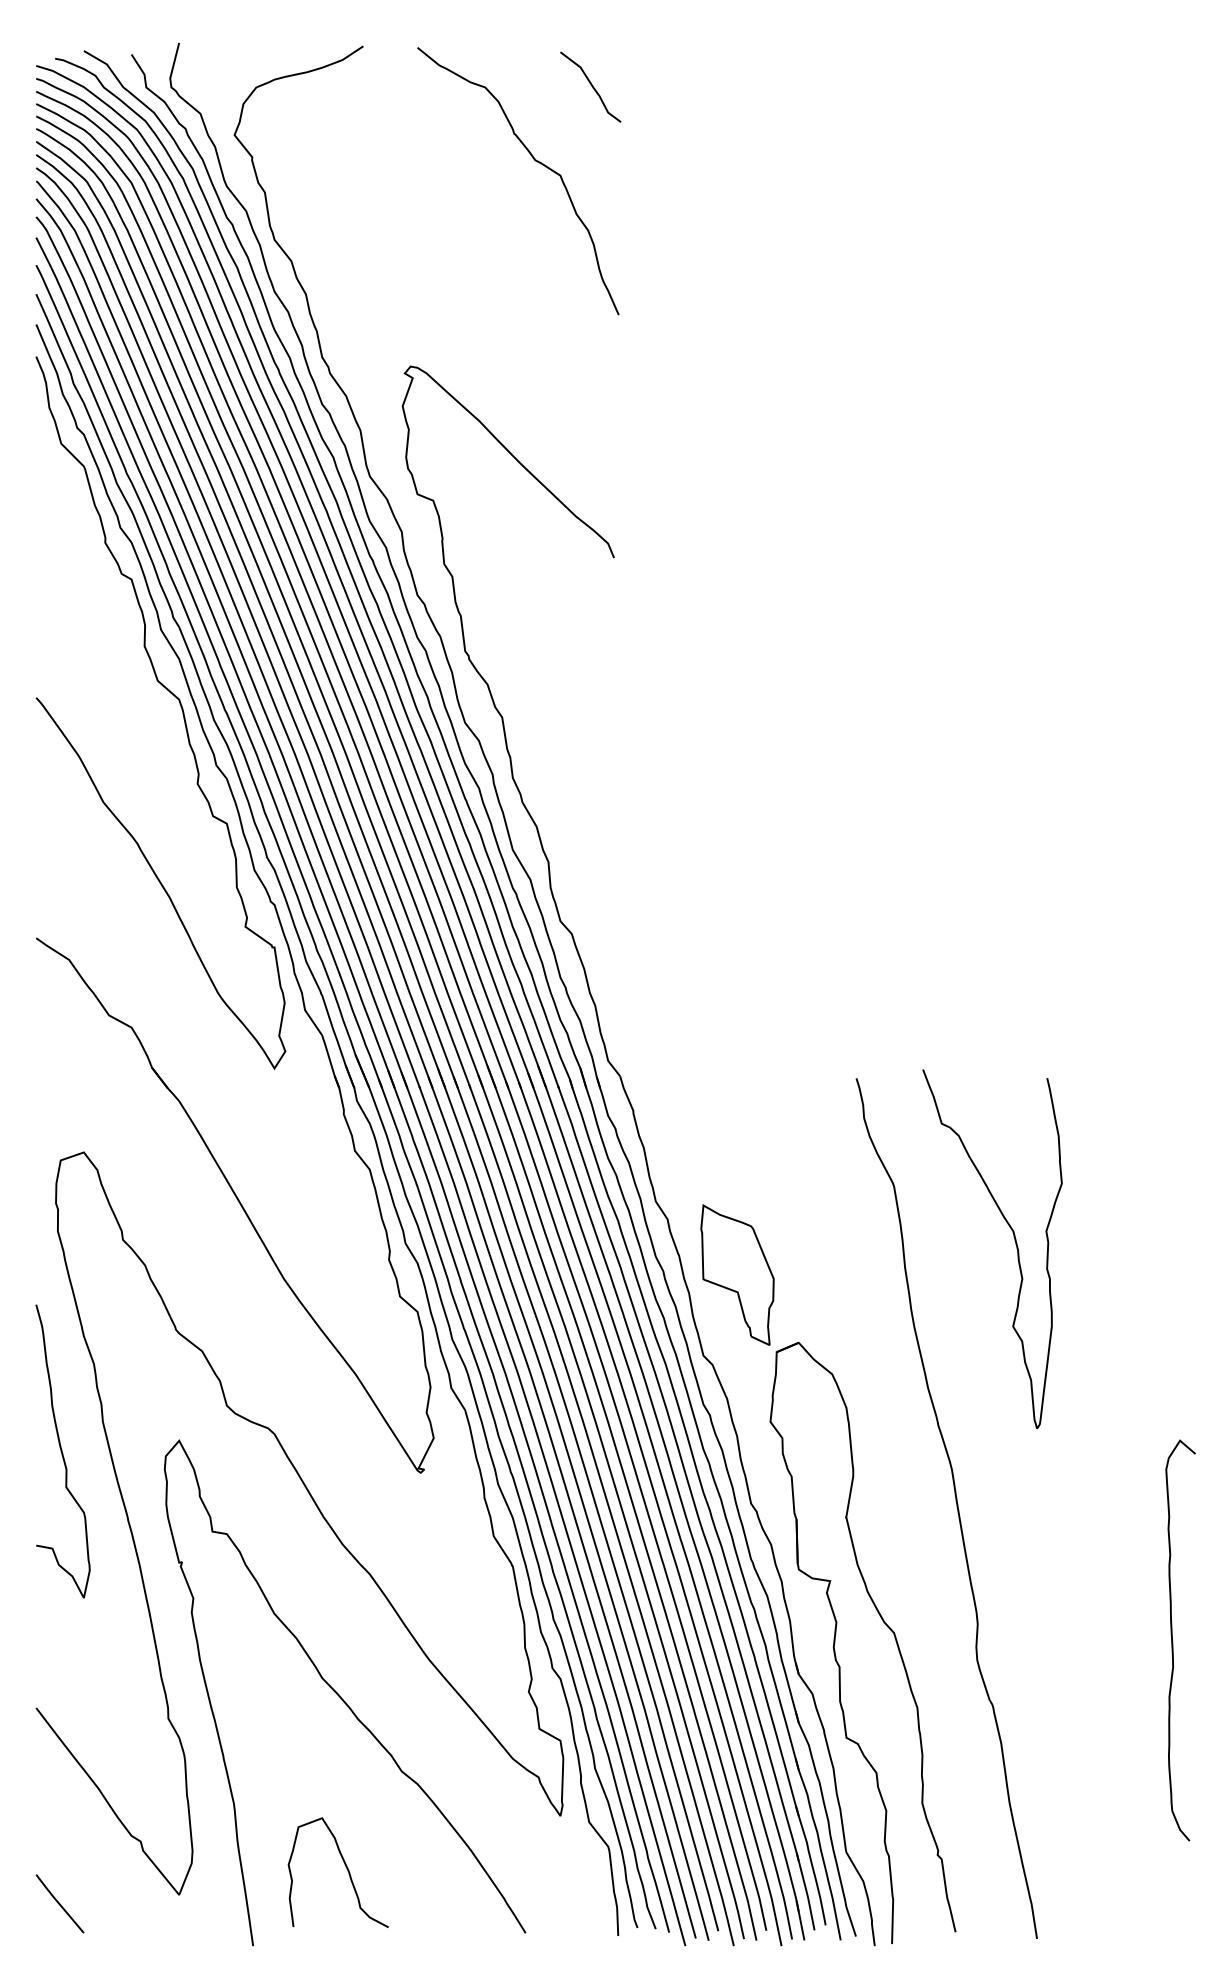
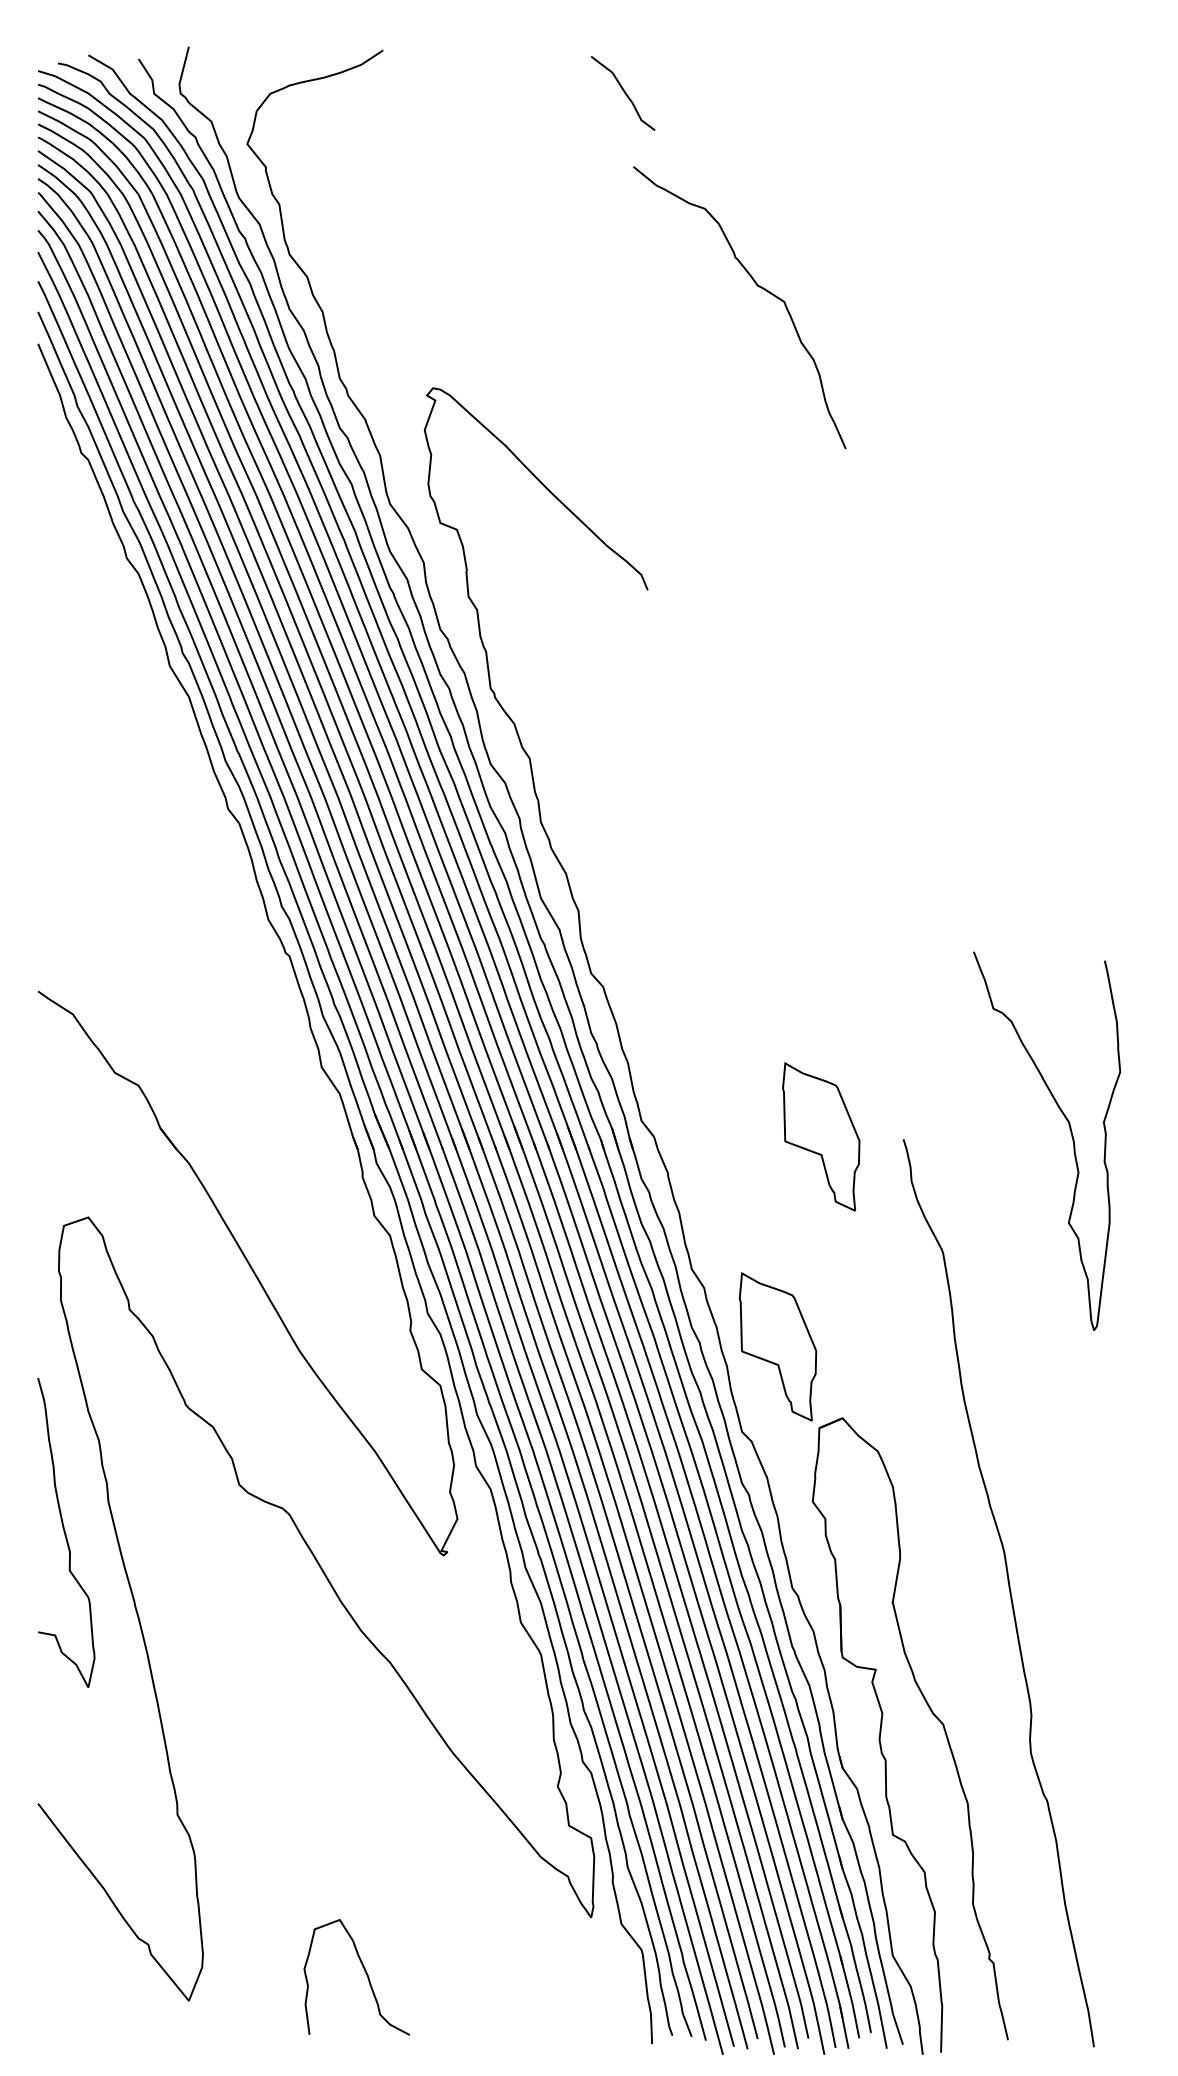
curve: (535, 161) -> (757, 286), moved
curve: (179, 704) -> (189, 744), removed
part: (778, 1075) -> (821, 1136), added
curve: (1015, 1244) -> (1071, 1136), moved
curve: (340, 1695) -> (359, 1790), removed
line: (59, 1903) -> (62, 2009), removed

